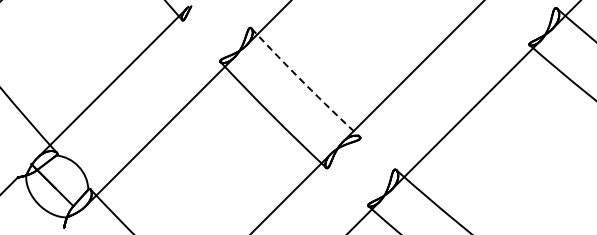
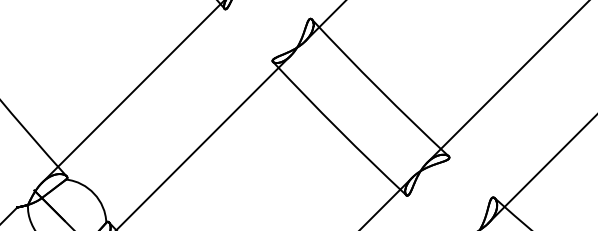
arc: (304, 83) -> (378, 88), dashed -> solid

